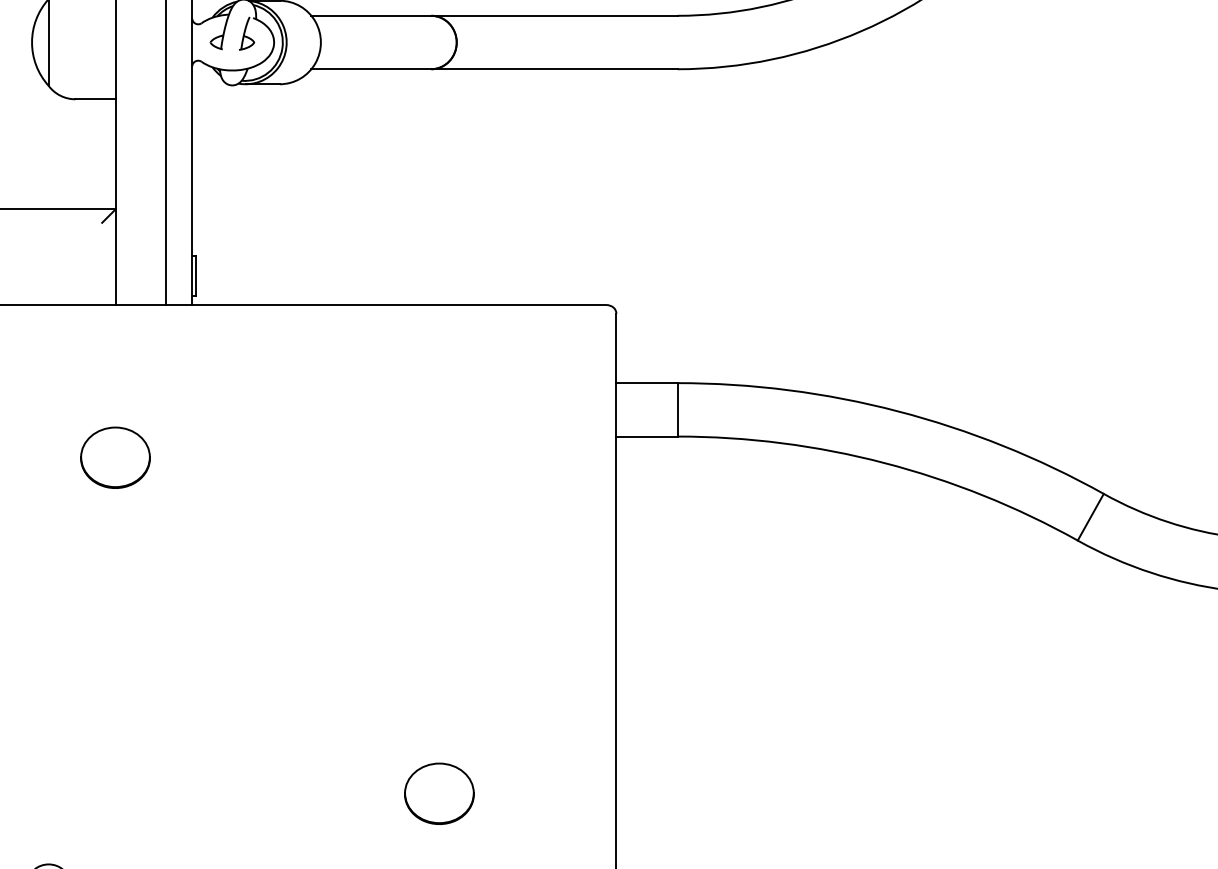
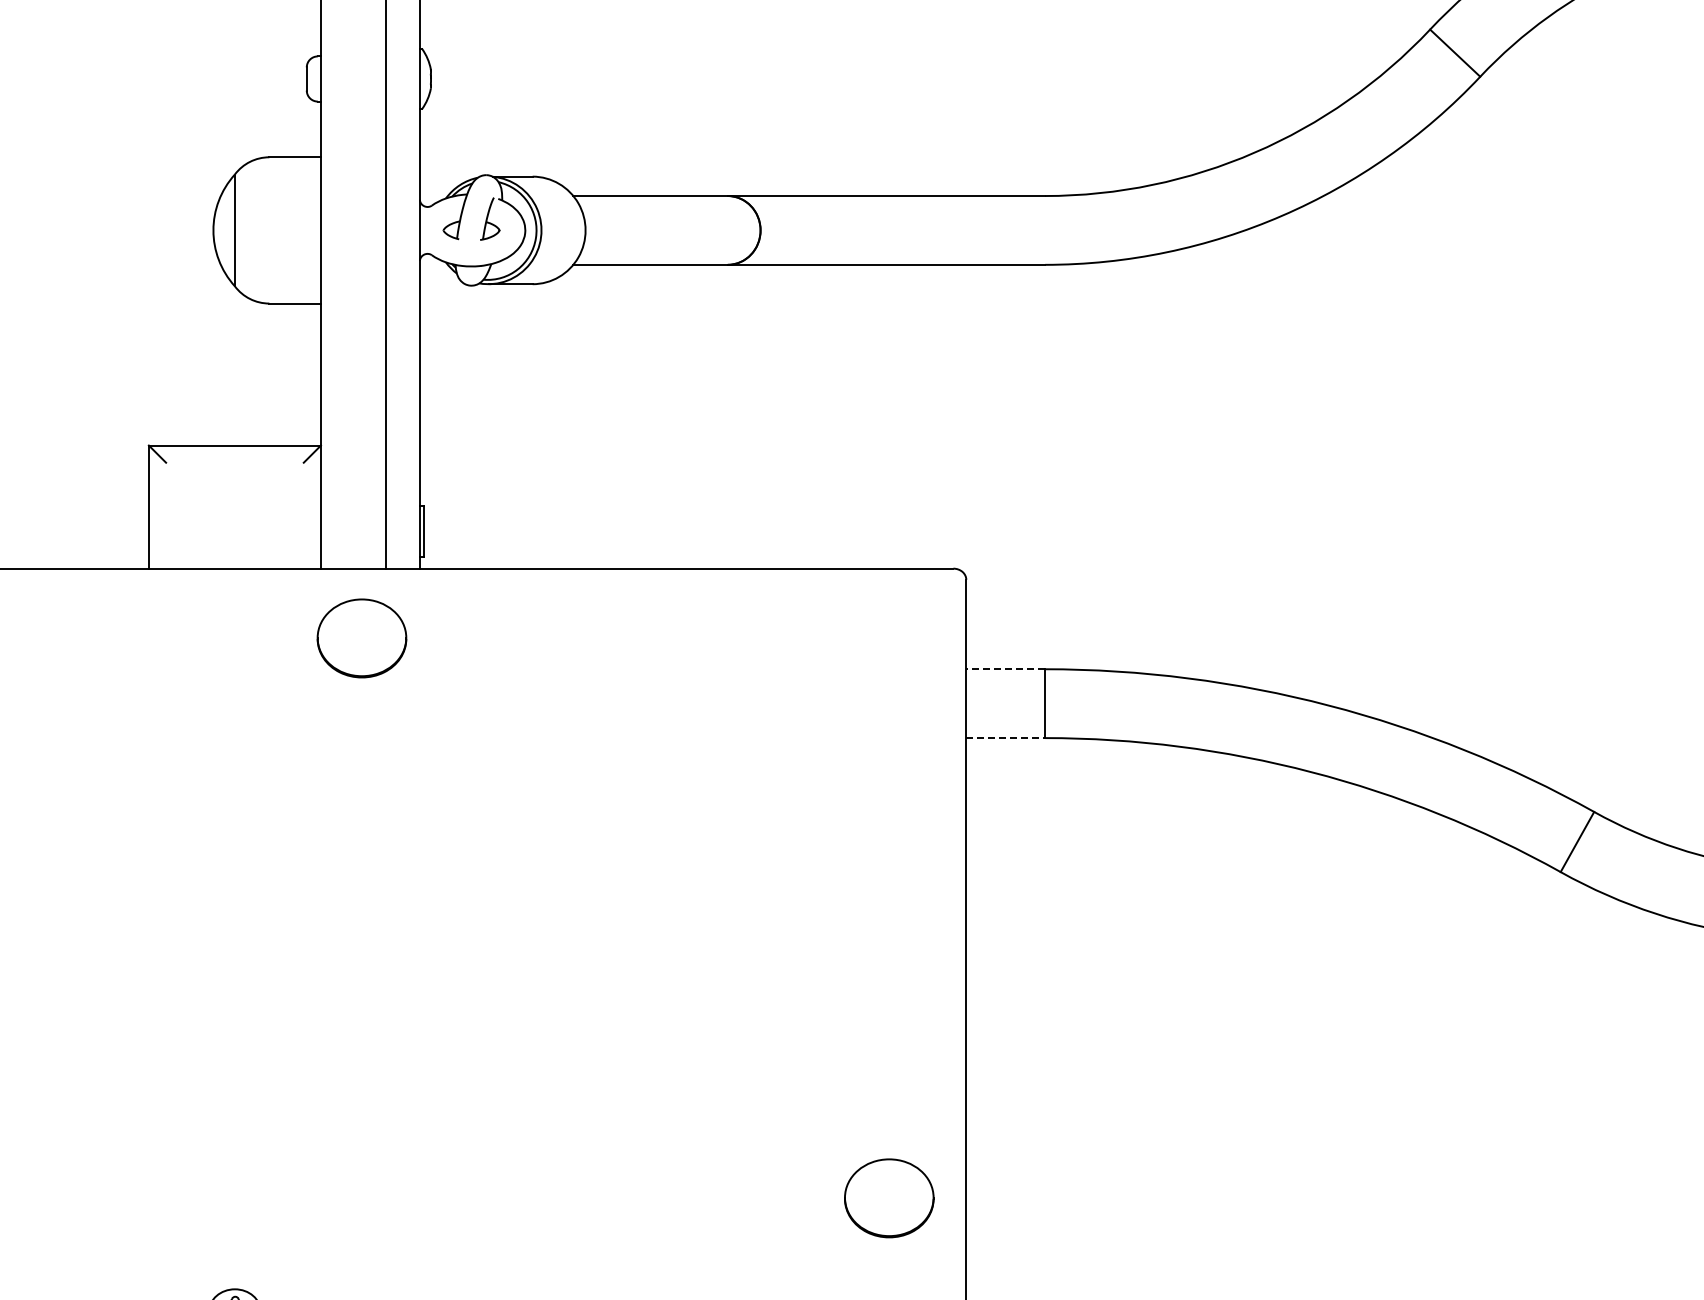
line: (646, 383) -> (1005, 669), solid -> dashed
line: (647, 436) -> (1006, 738), solid -> dashed
part: (115, 457) -> (361, 638), moved
part: (439, 793) -> (889, 1198), moved

